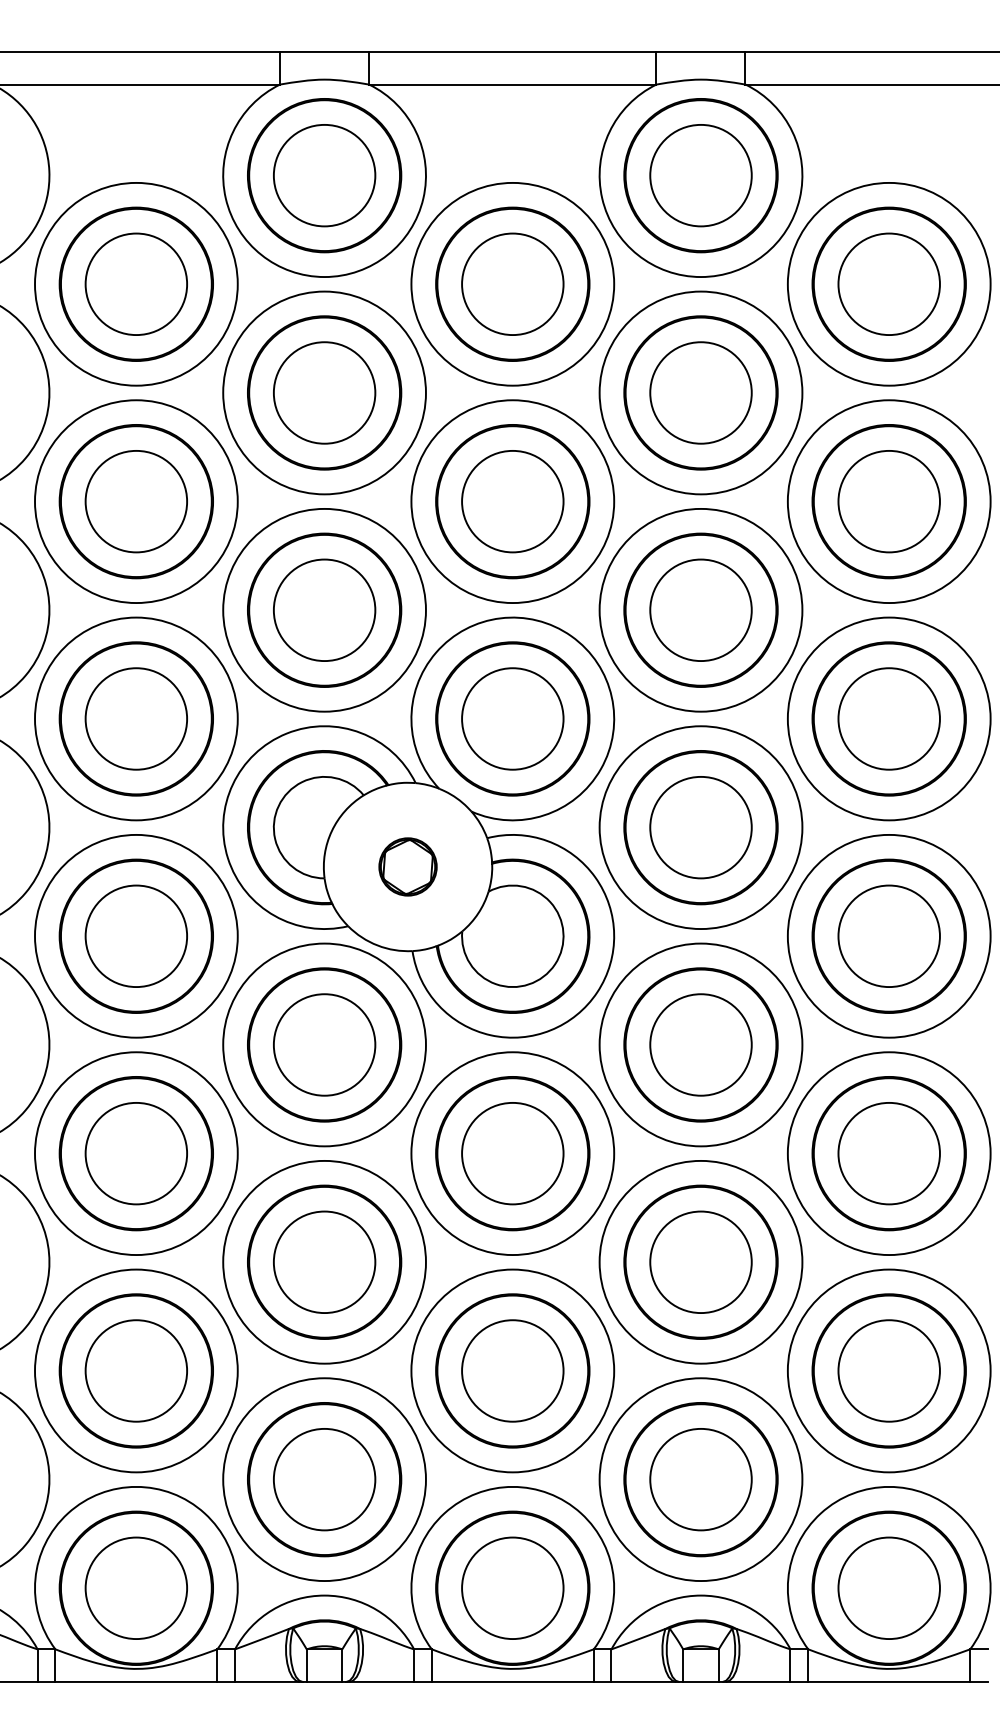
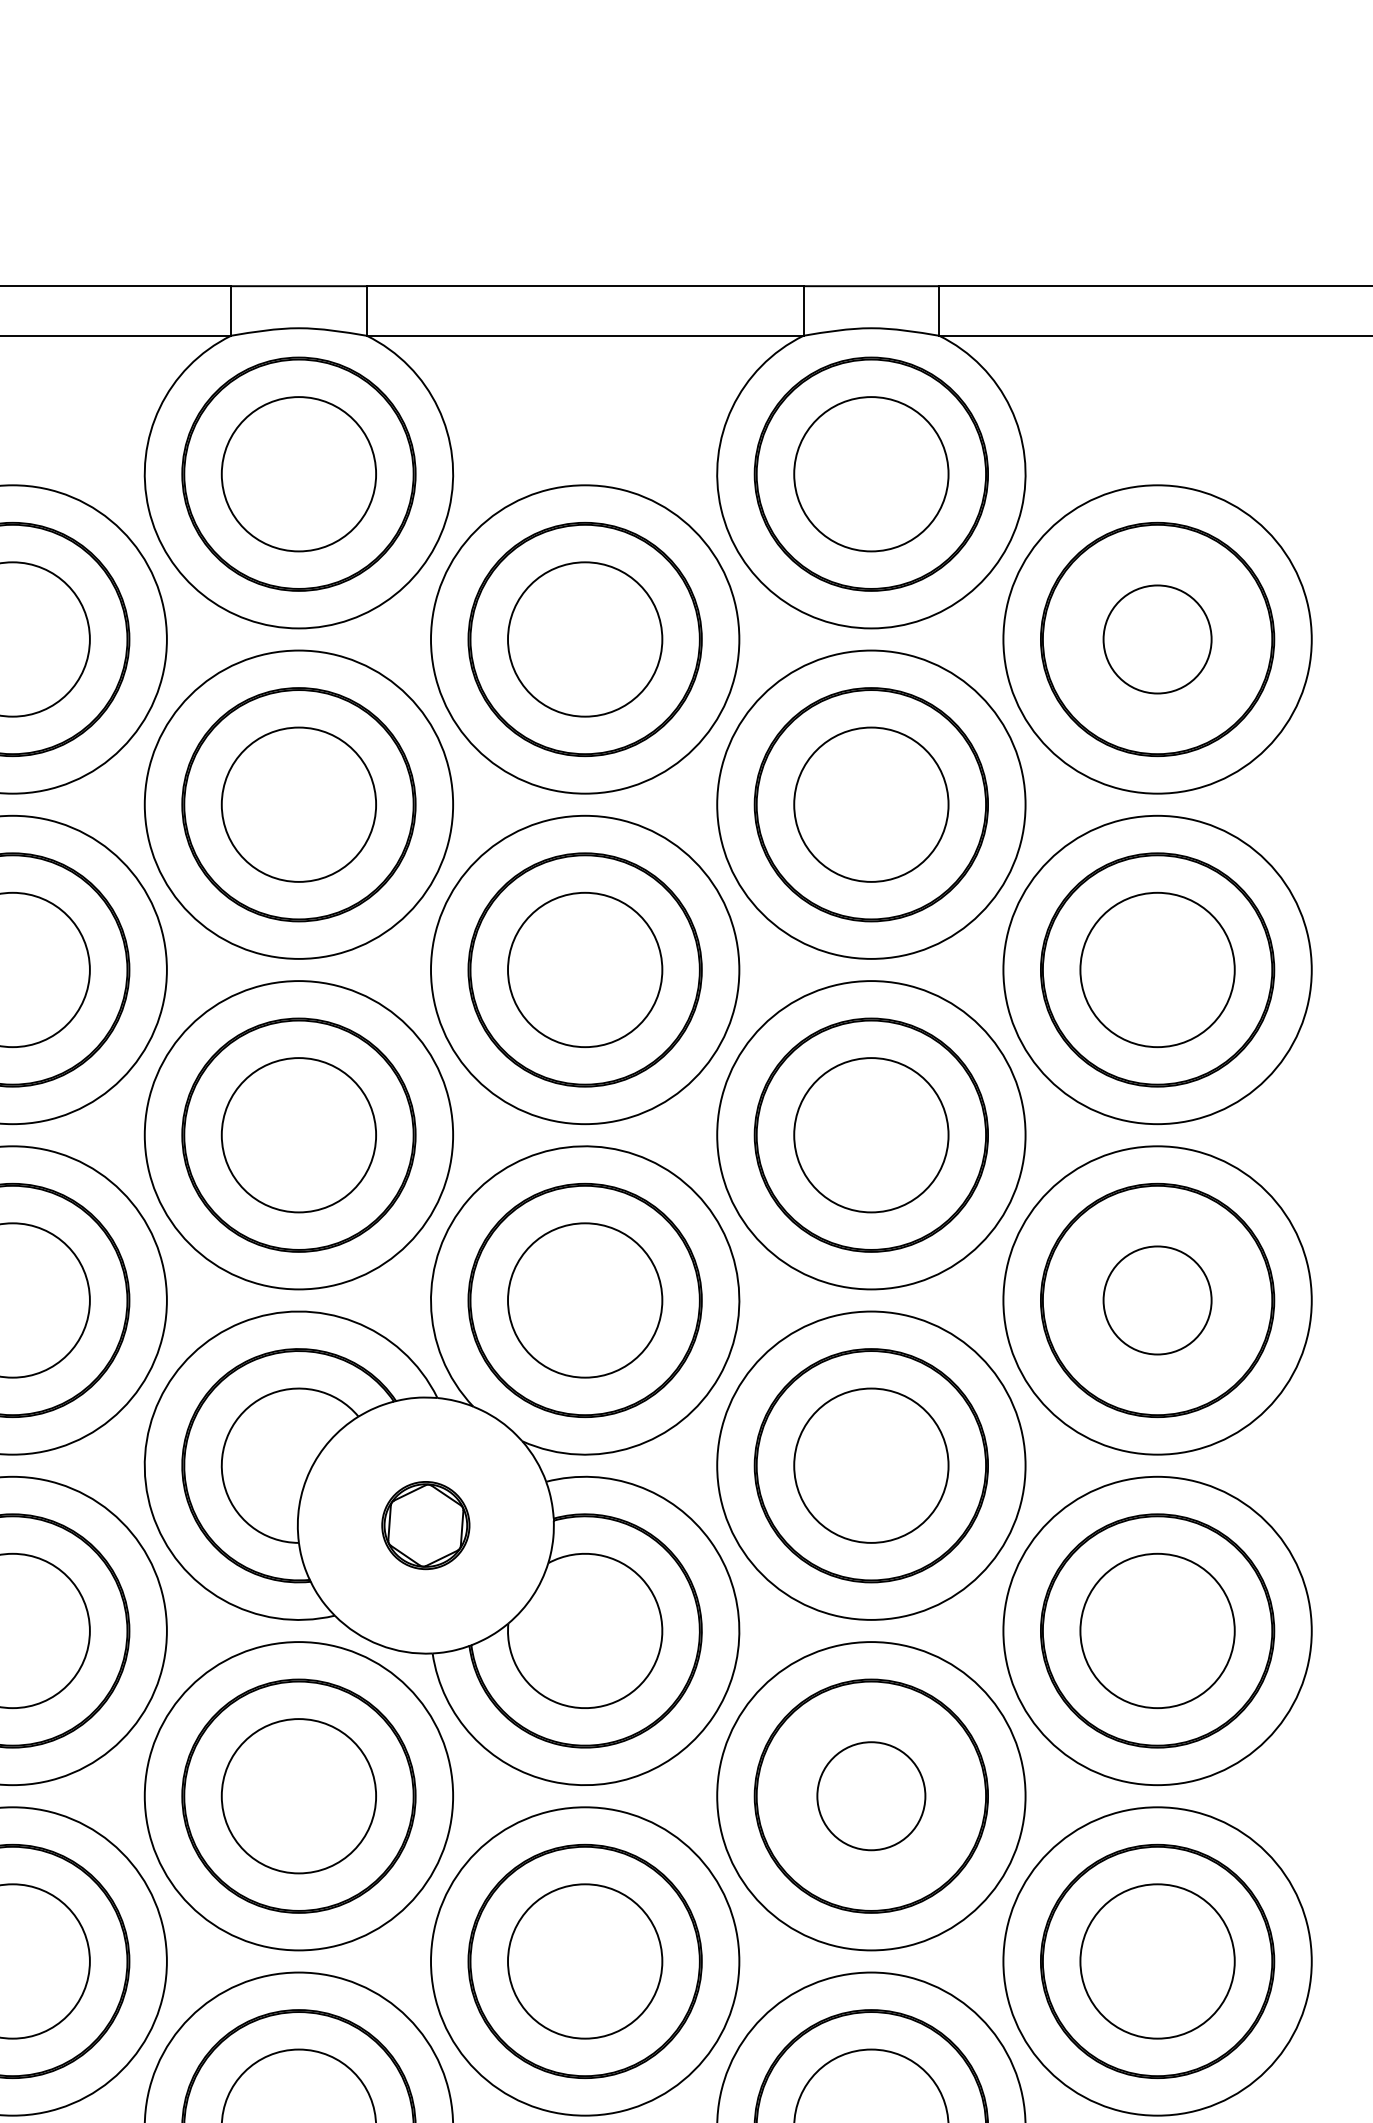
circle: (888, 284) -> (1156, 639), size x0.7
circle: (888, 718) -> (1156, 1299), size x0.7
circle: (700, 1044) -> (870, 1795), size x0.7

